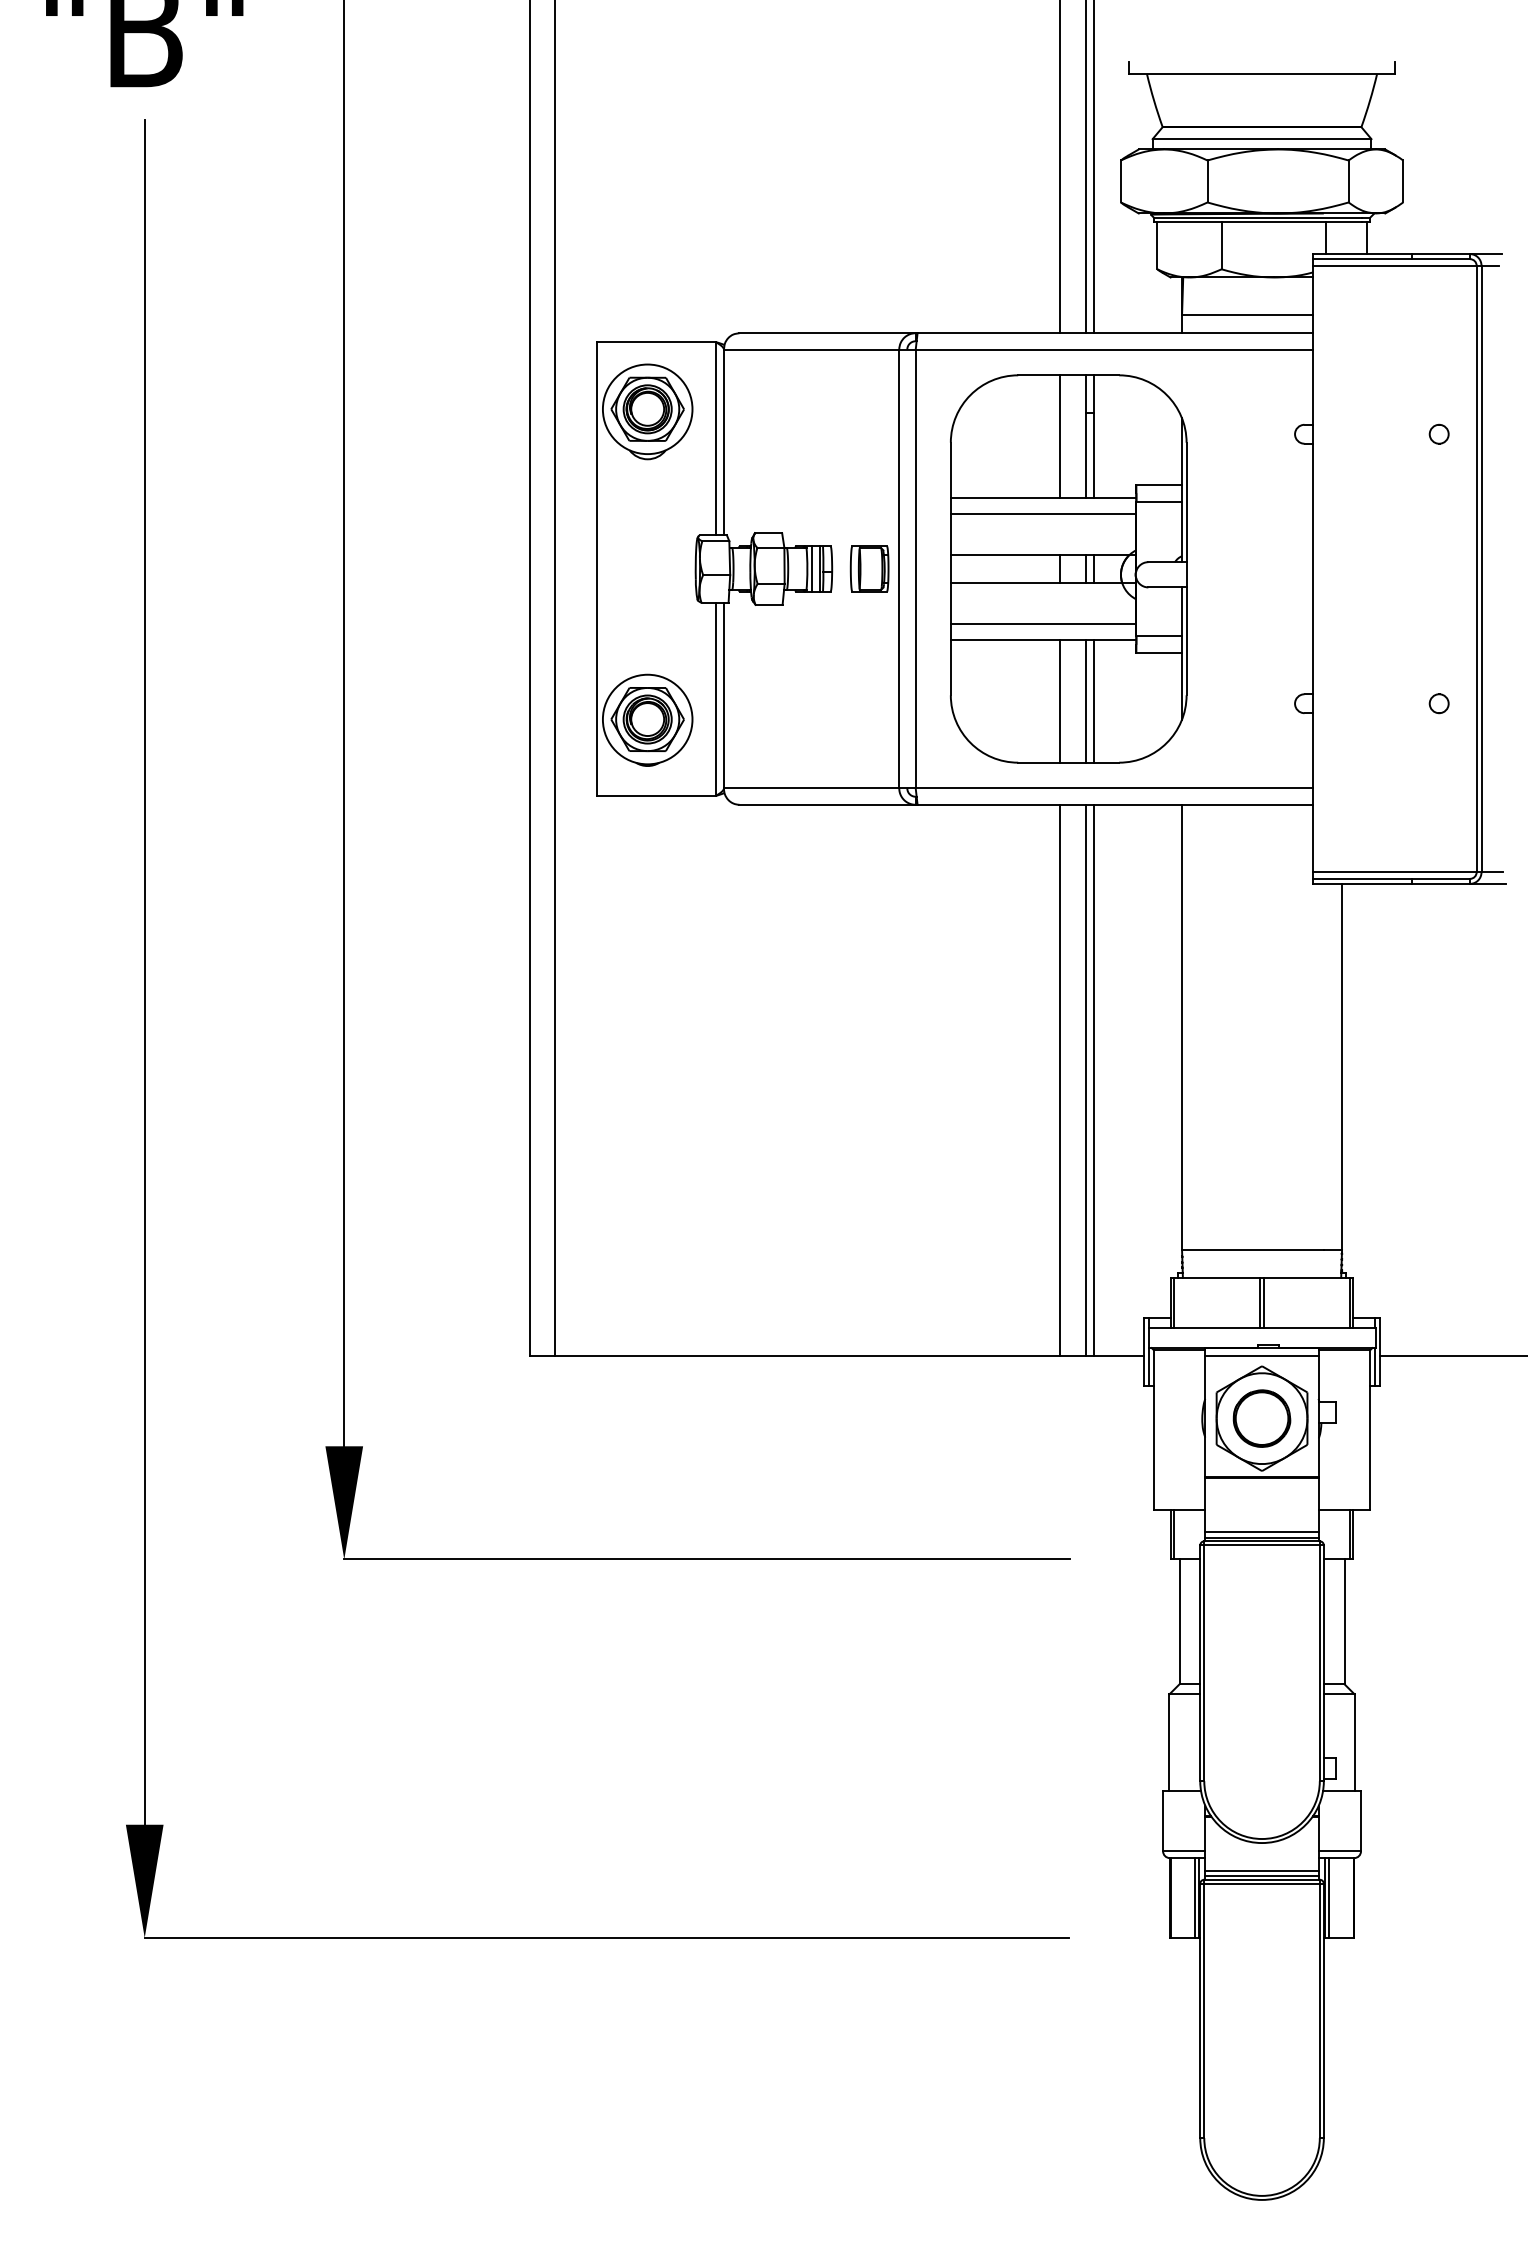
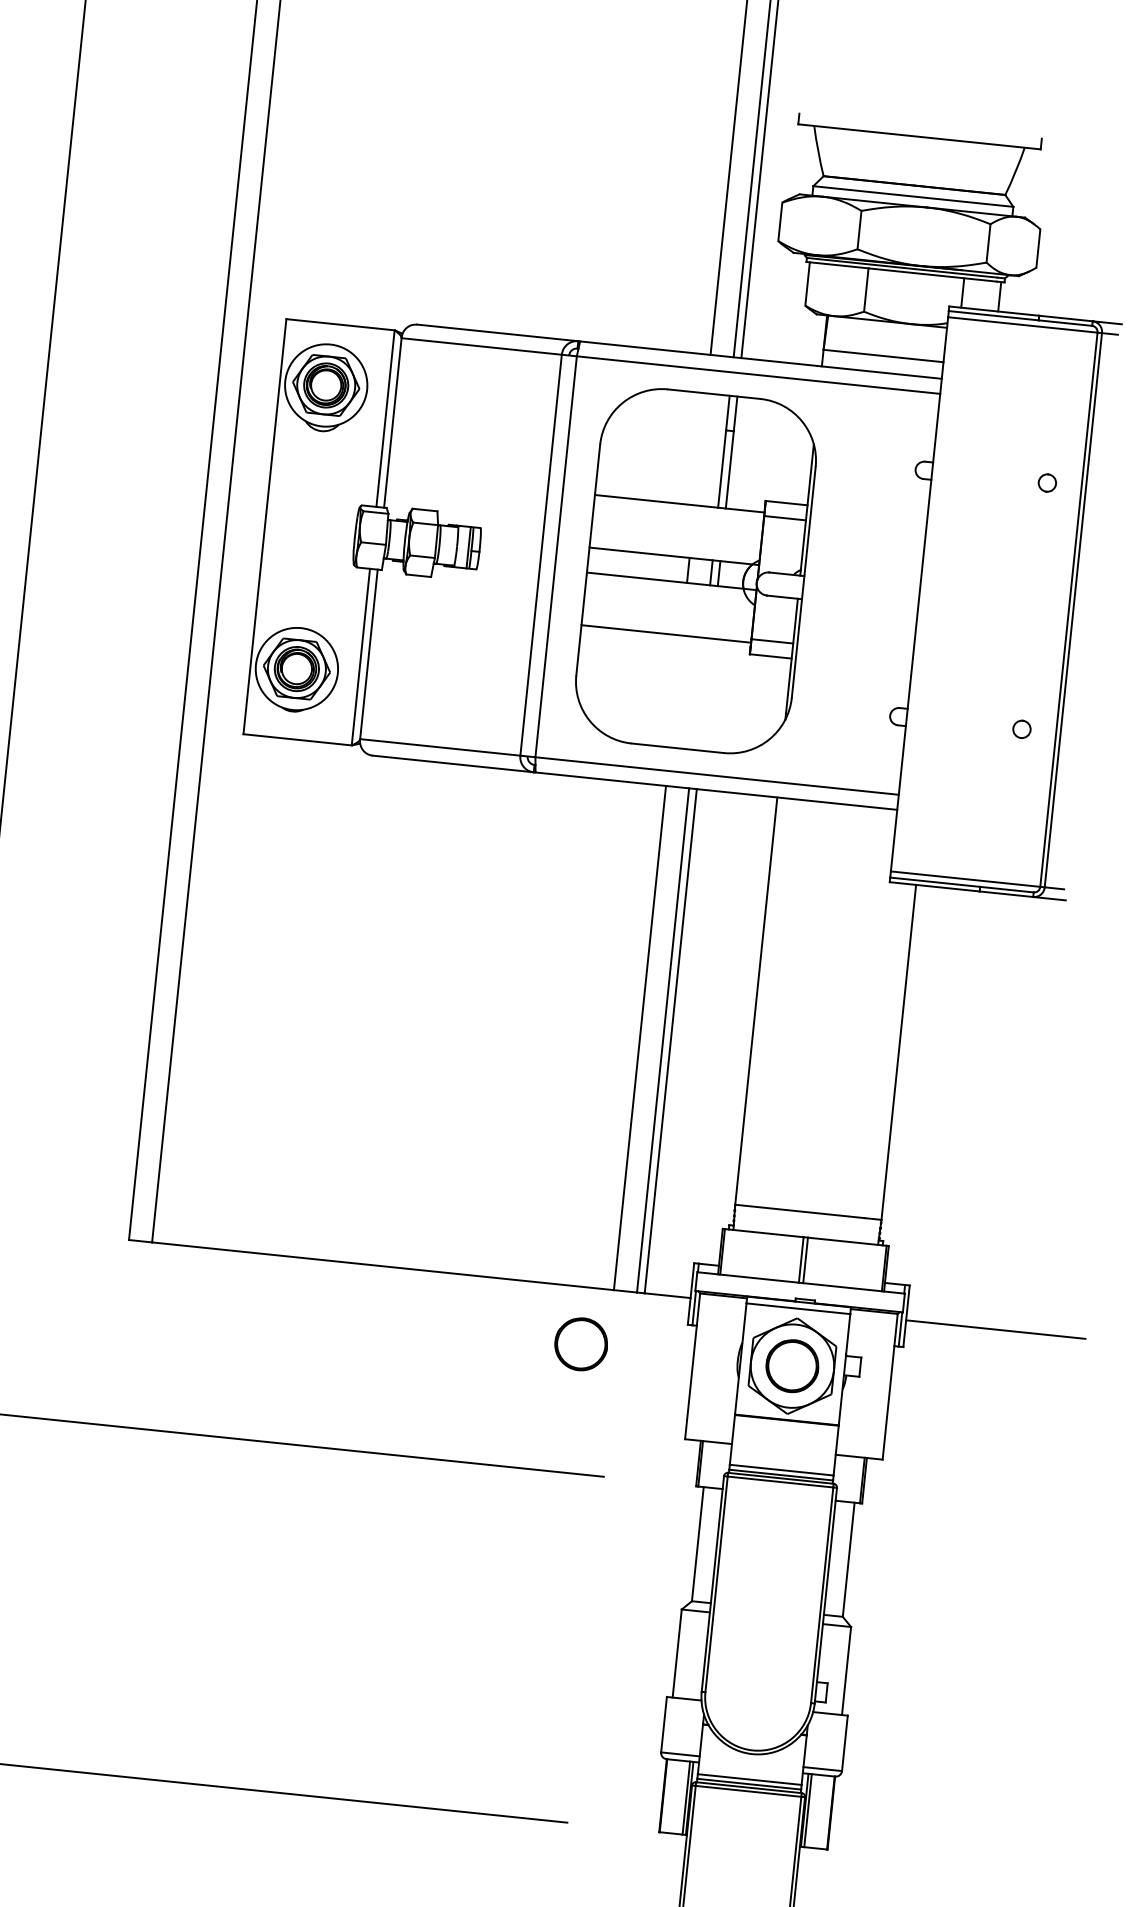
line: (1060, 436) -> (701, 449), removed
line: (1043, 514) -> (678, 519), removed
line: (811, 568) -> (460, 546), removed
part: (869, 568) -> (513, 551), removed
line: (1043, 623) -> (667, 618), removed
line: (1060, 701) -> (675, 691), removed
line: (1085, 701) -> (698, 693), removed
line: (1093, 701) -> (706, 694), removed
part: (1030, 1418) -> (580, 1344), added

